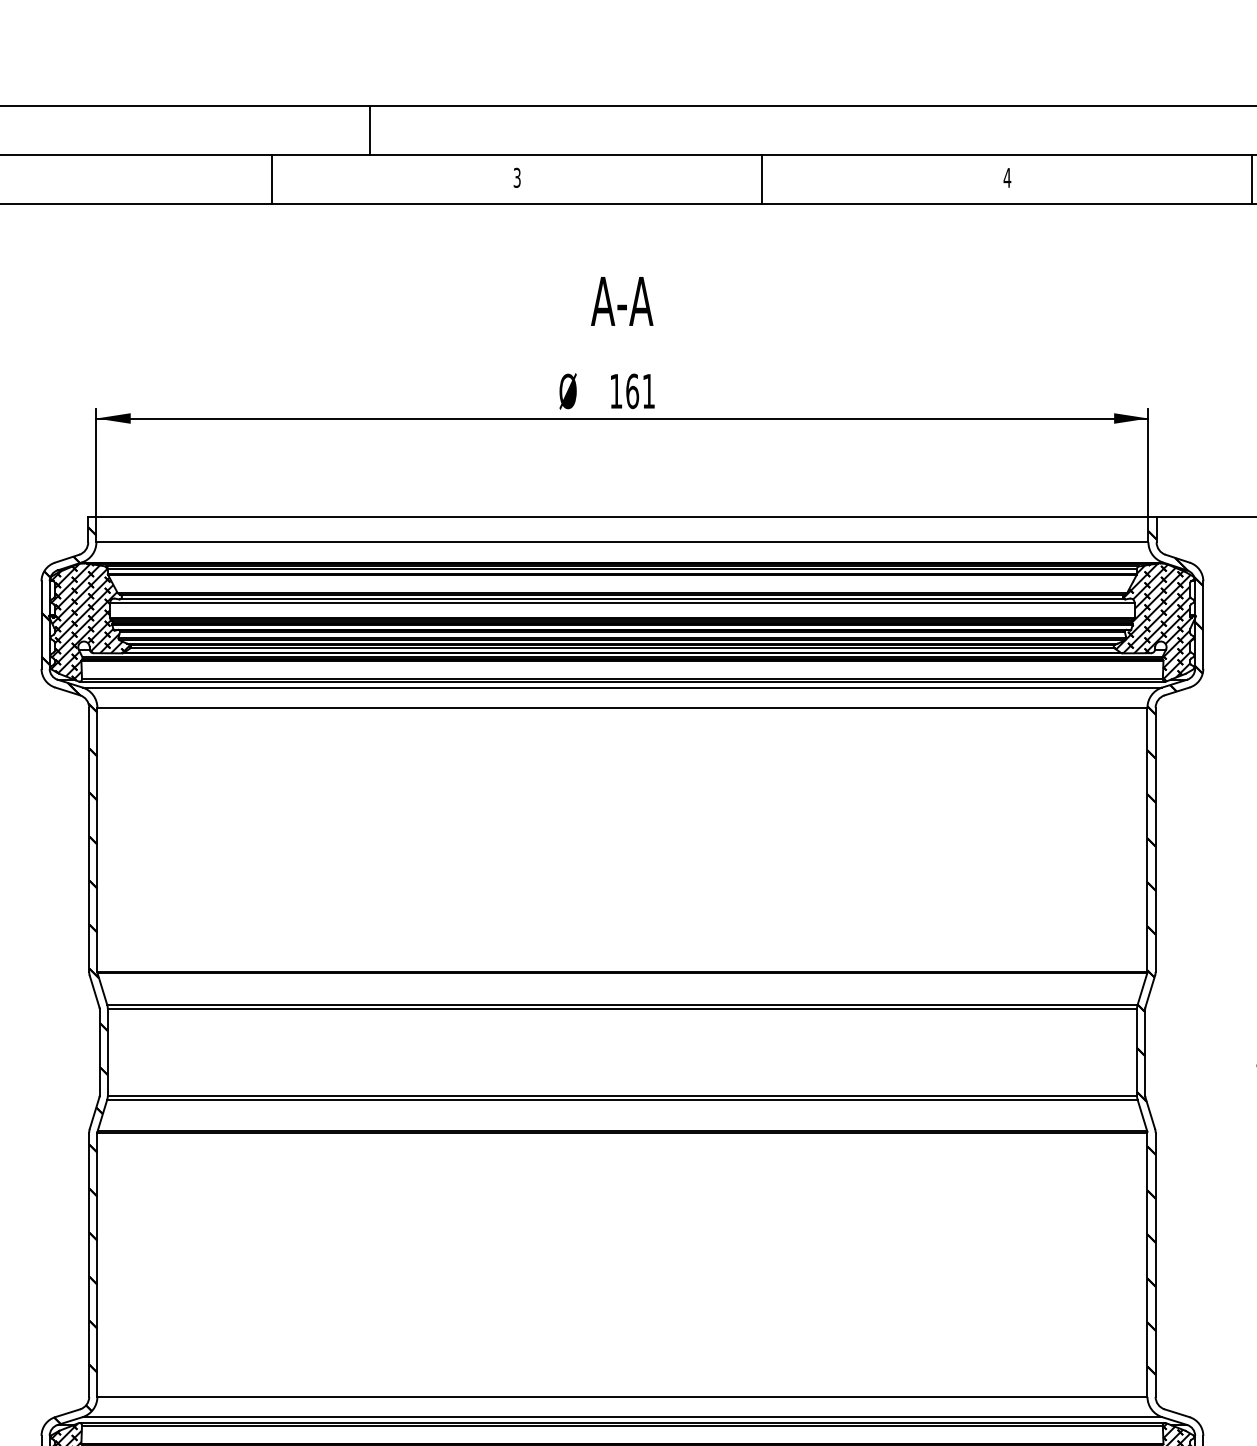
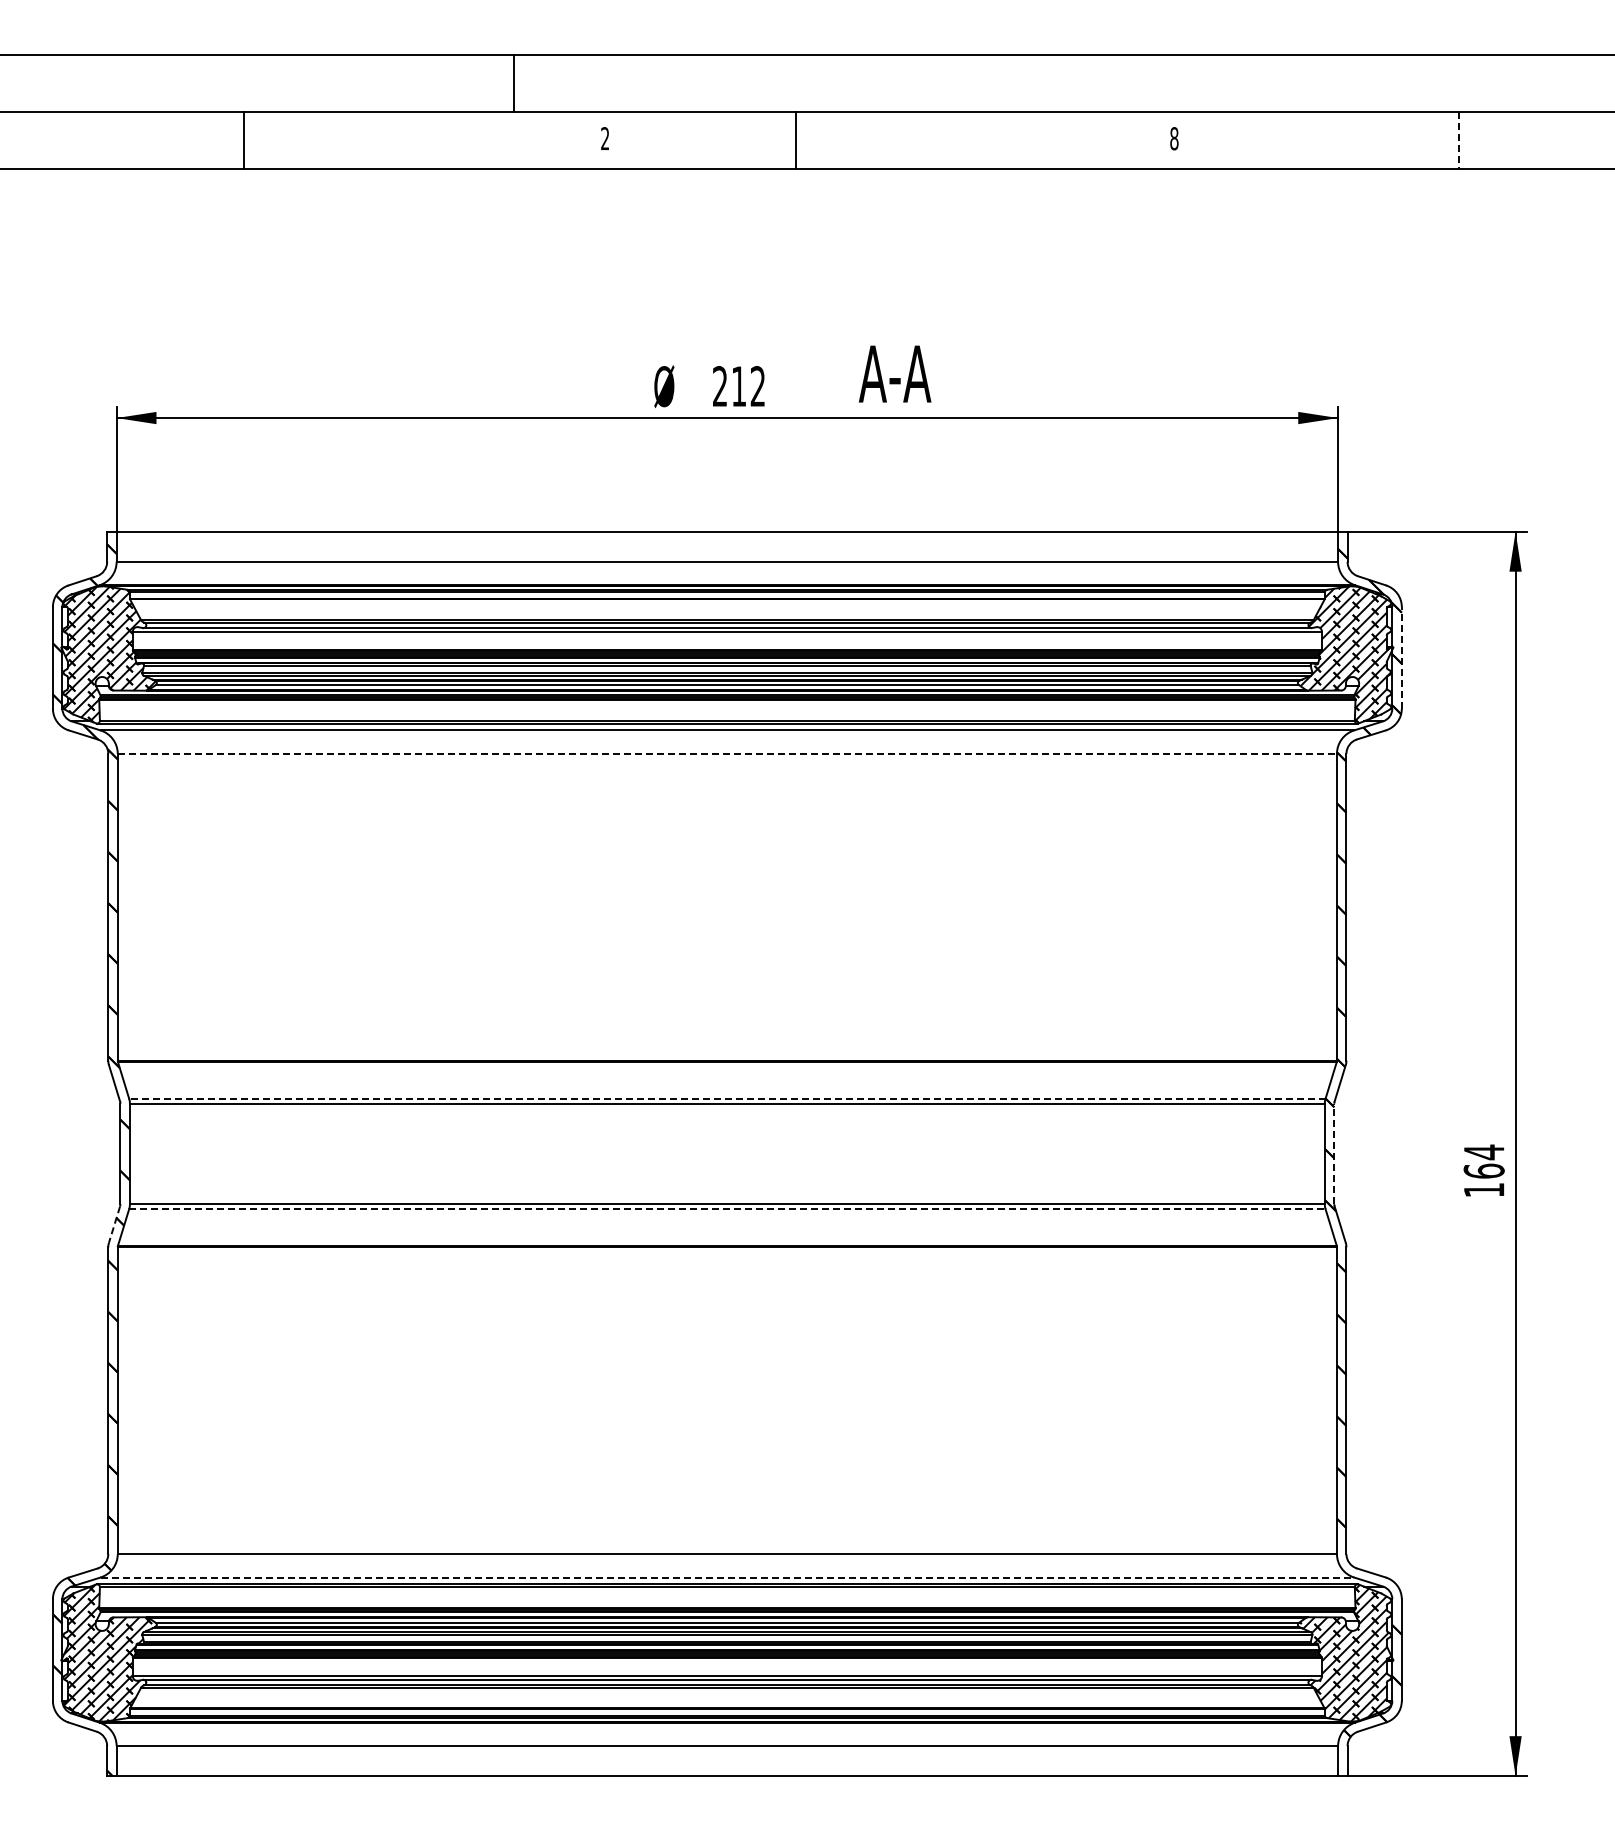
line: (370, 129) -> (514, 82), moved
text: (517, 177) -> (605, 138), 3 -> 2
text: (1006, 177) -> (1173, 138), 4 -> 8
line: (271, 178) -> (243, 139), moved
line: (762, 178) -> (795, 139), moved
line: (1252, 179) -> (1458, 140), solid -> dashed
text: (622, 300) -> (895, 373), moved
text: (632, 391) -> (738, 386), 161 -> 212
line: (1203, 624) -> (1401, 657), solid -> dashed
line: (622, 707) -> (727, 753), solid -> dashed
line: (621, 1004) -> (726, 1098), solid -> dashed
line: (1145, 1051) -> (1334, 1153), solid -> dashed
line: (622, 1100) -> (727, 1209), solid -> dashed
line: (94, 1113) -> (114, 1225), solid -> dashed
line: (622, 1417) -> (727, 1577), solid -> dashed

